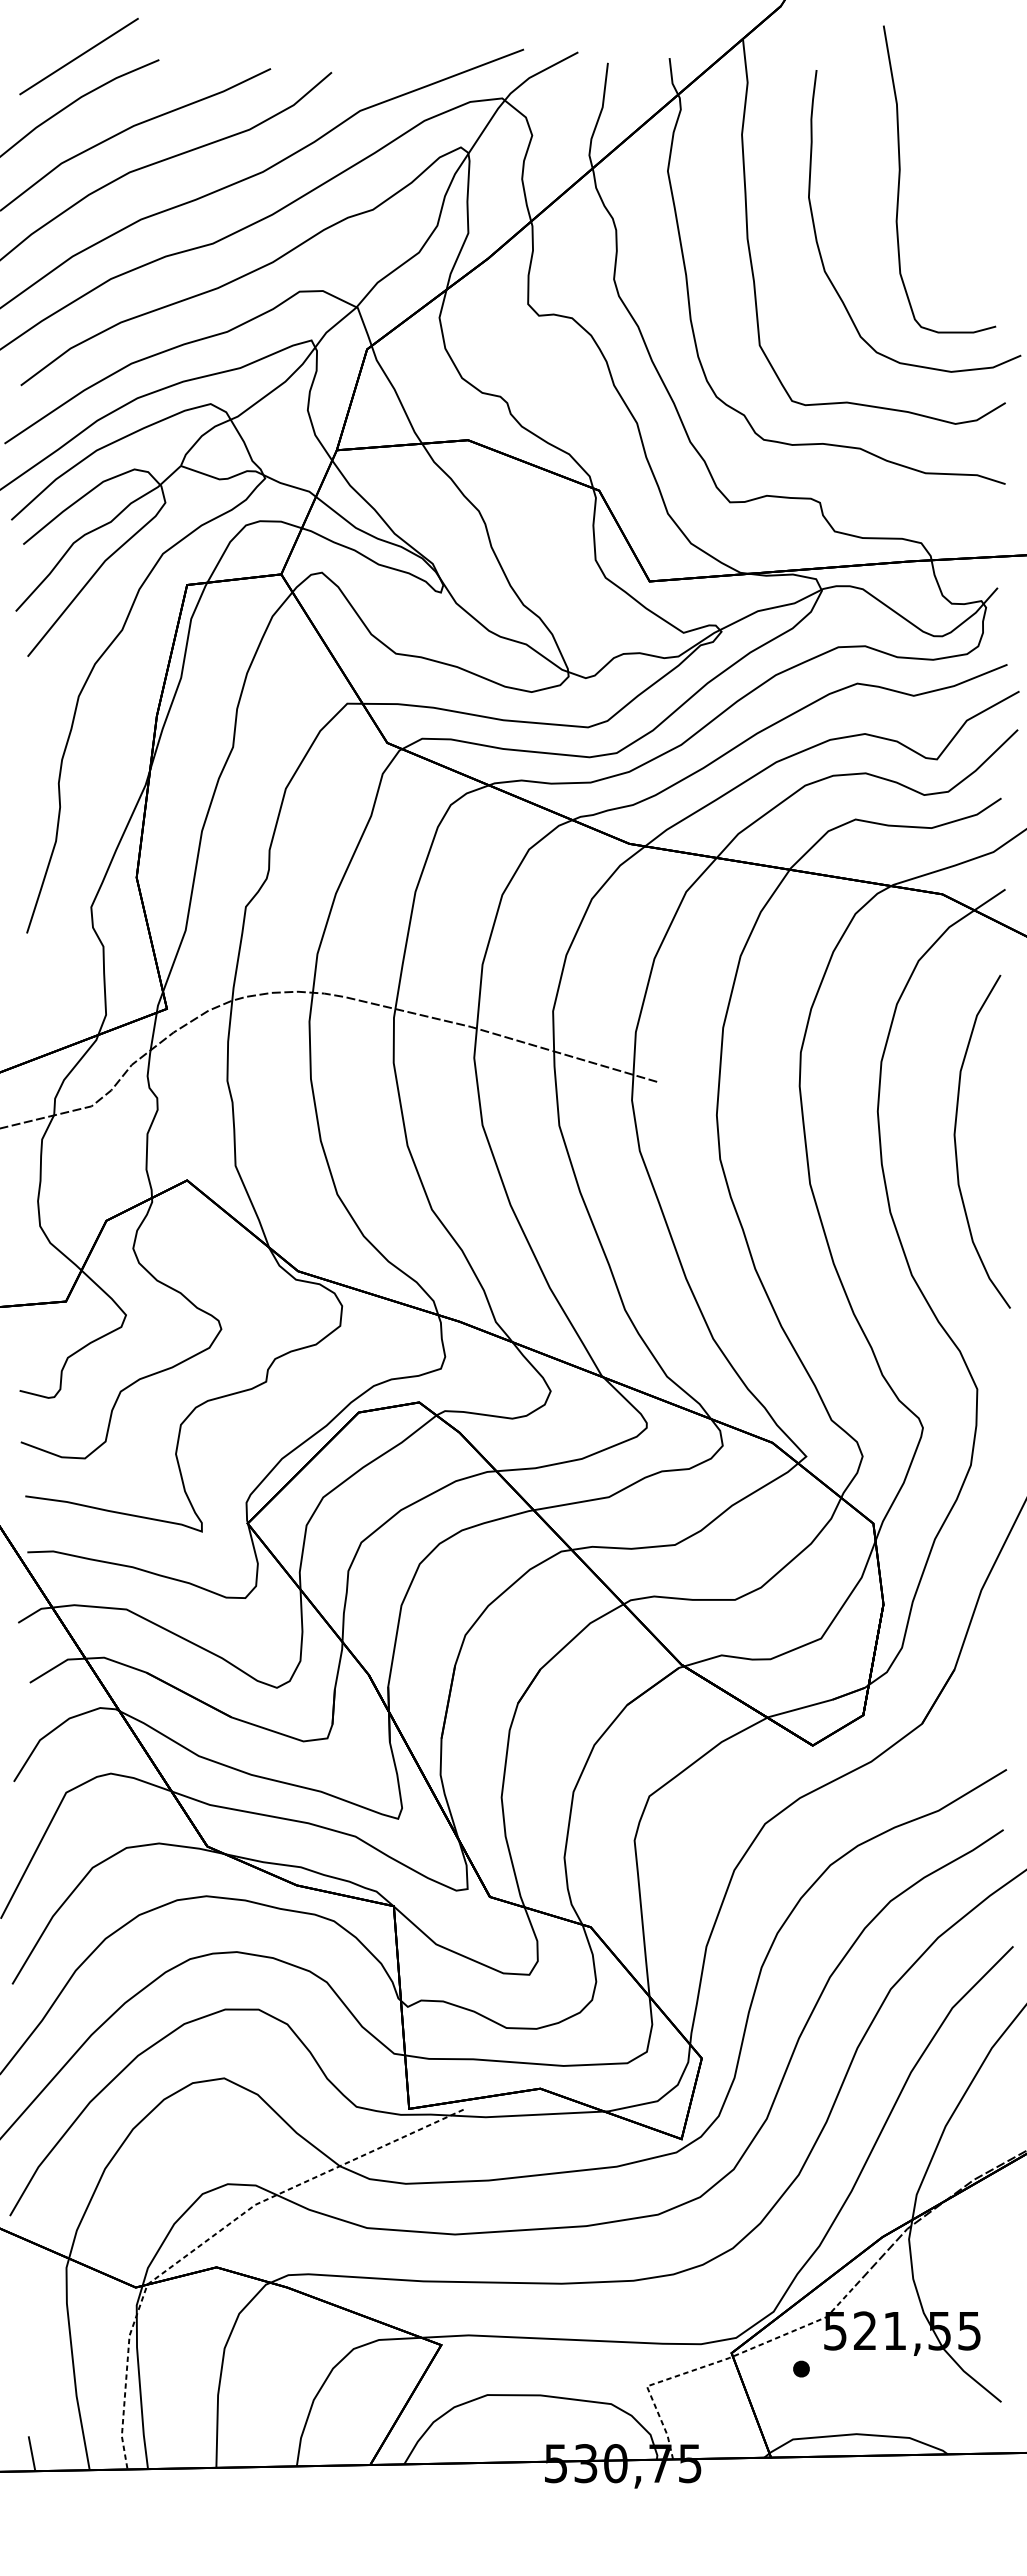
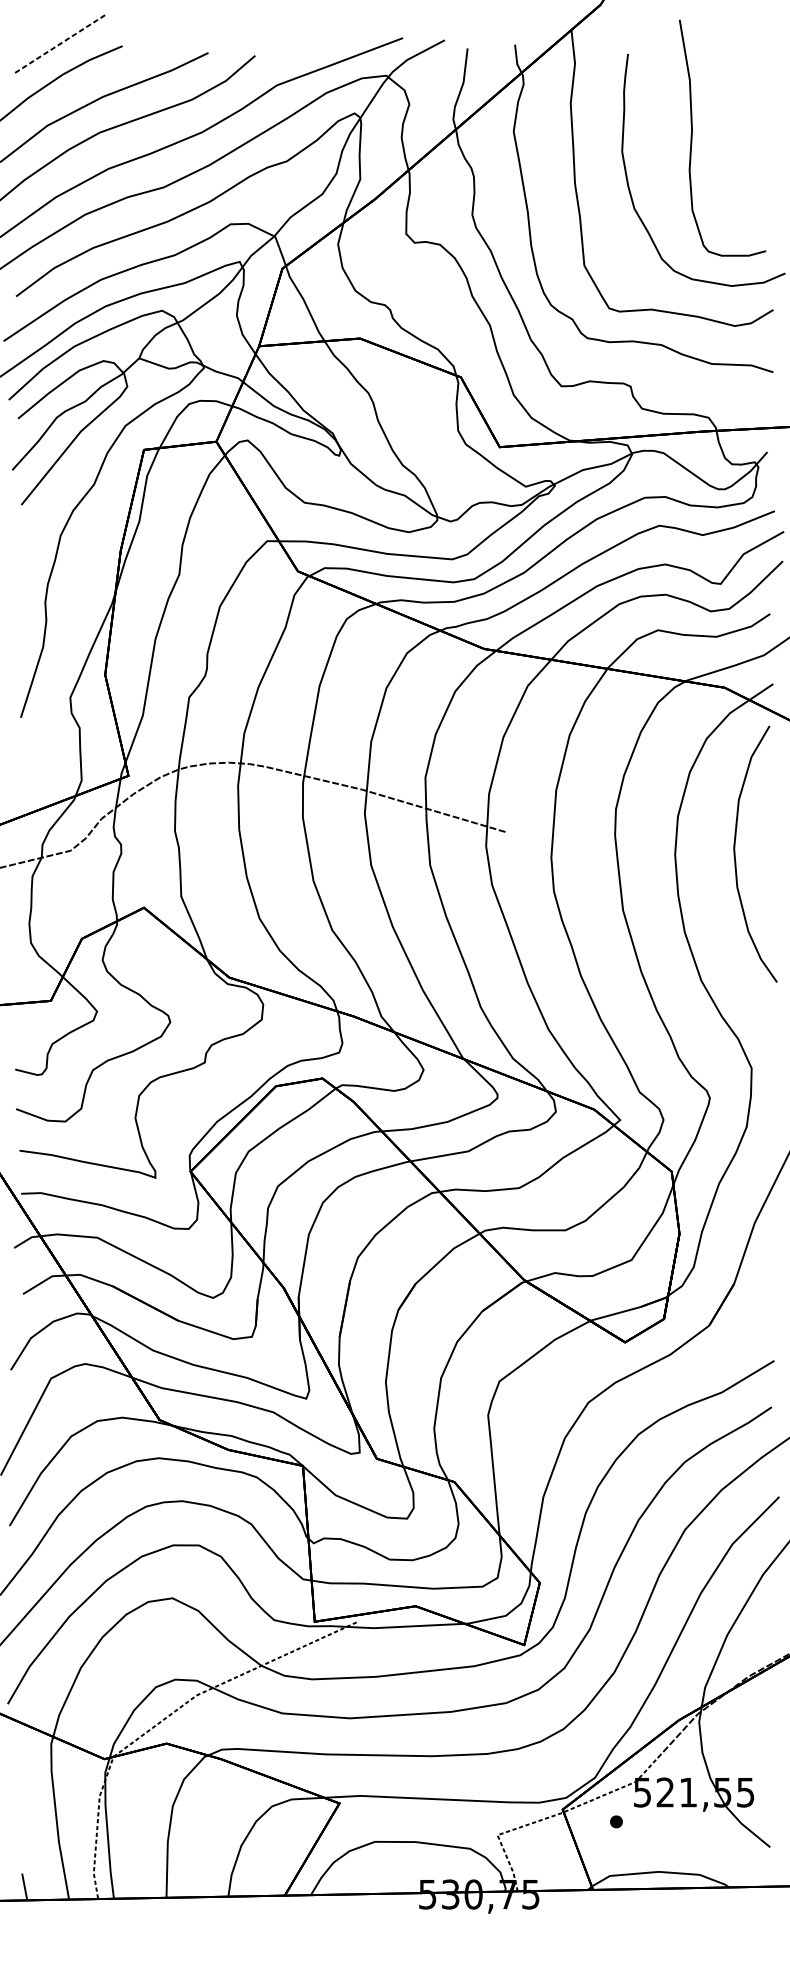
line: (79, 56) -> (61, 43), solid -> dashed
curve: (956, 1142) -> (735, 854), moved

